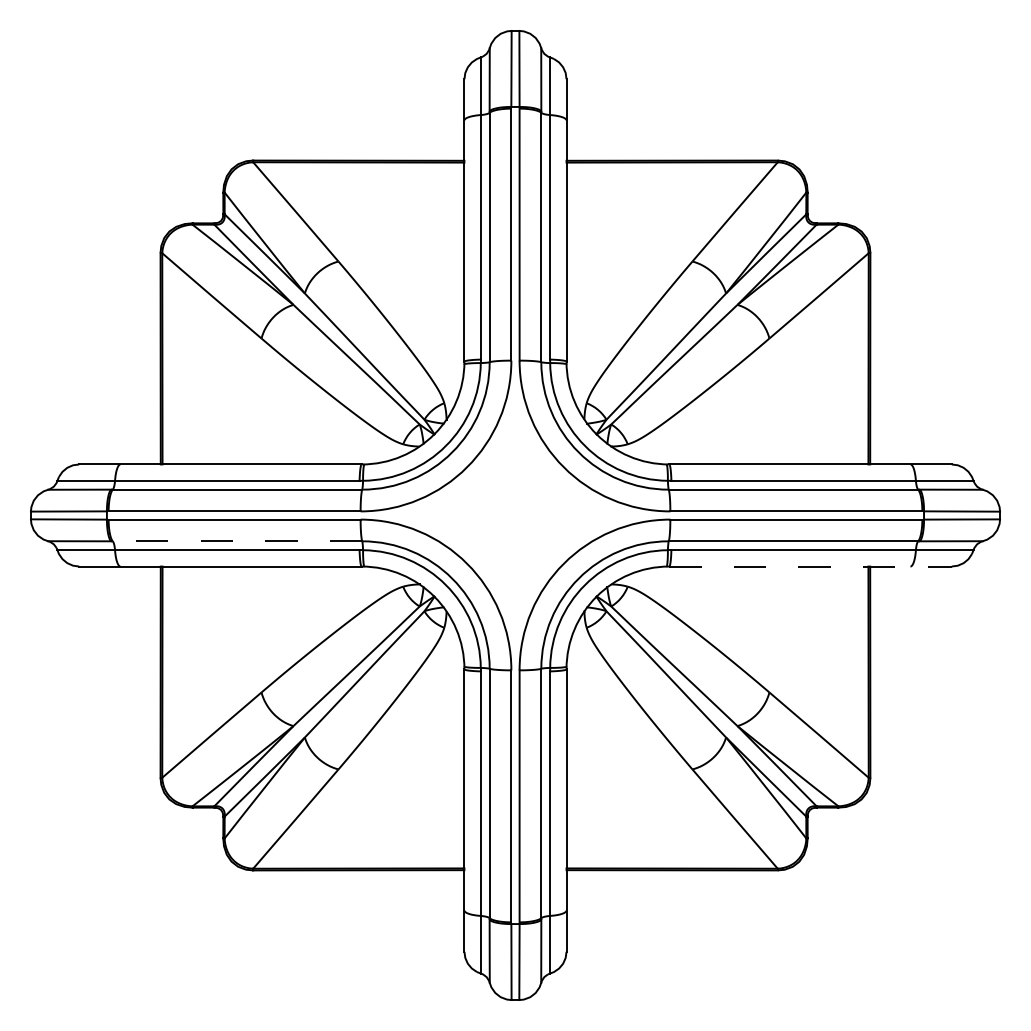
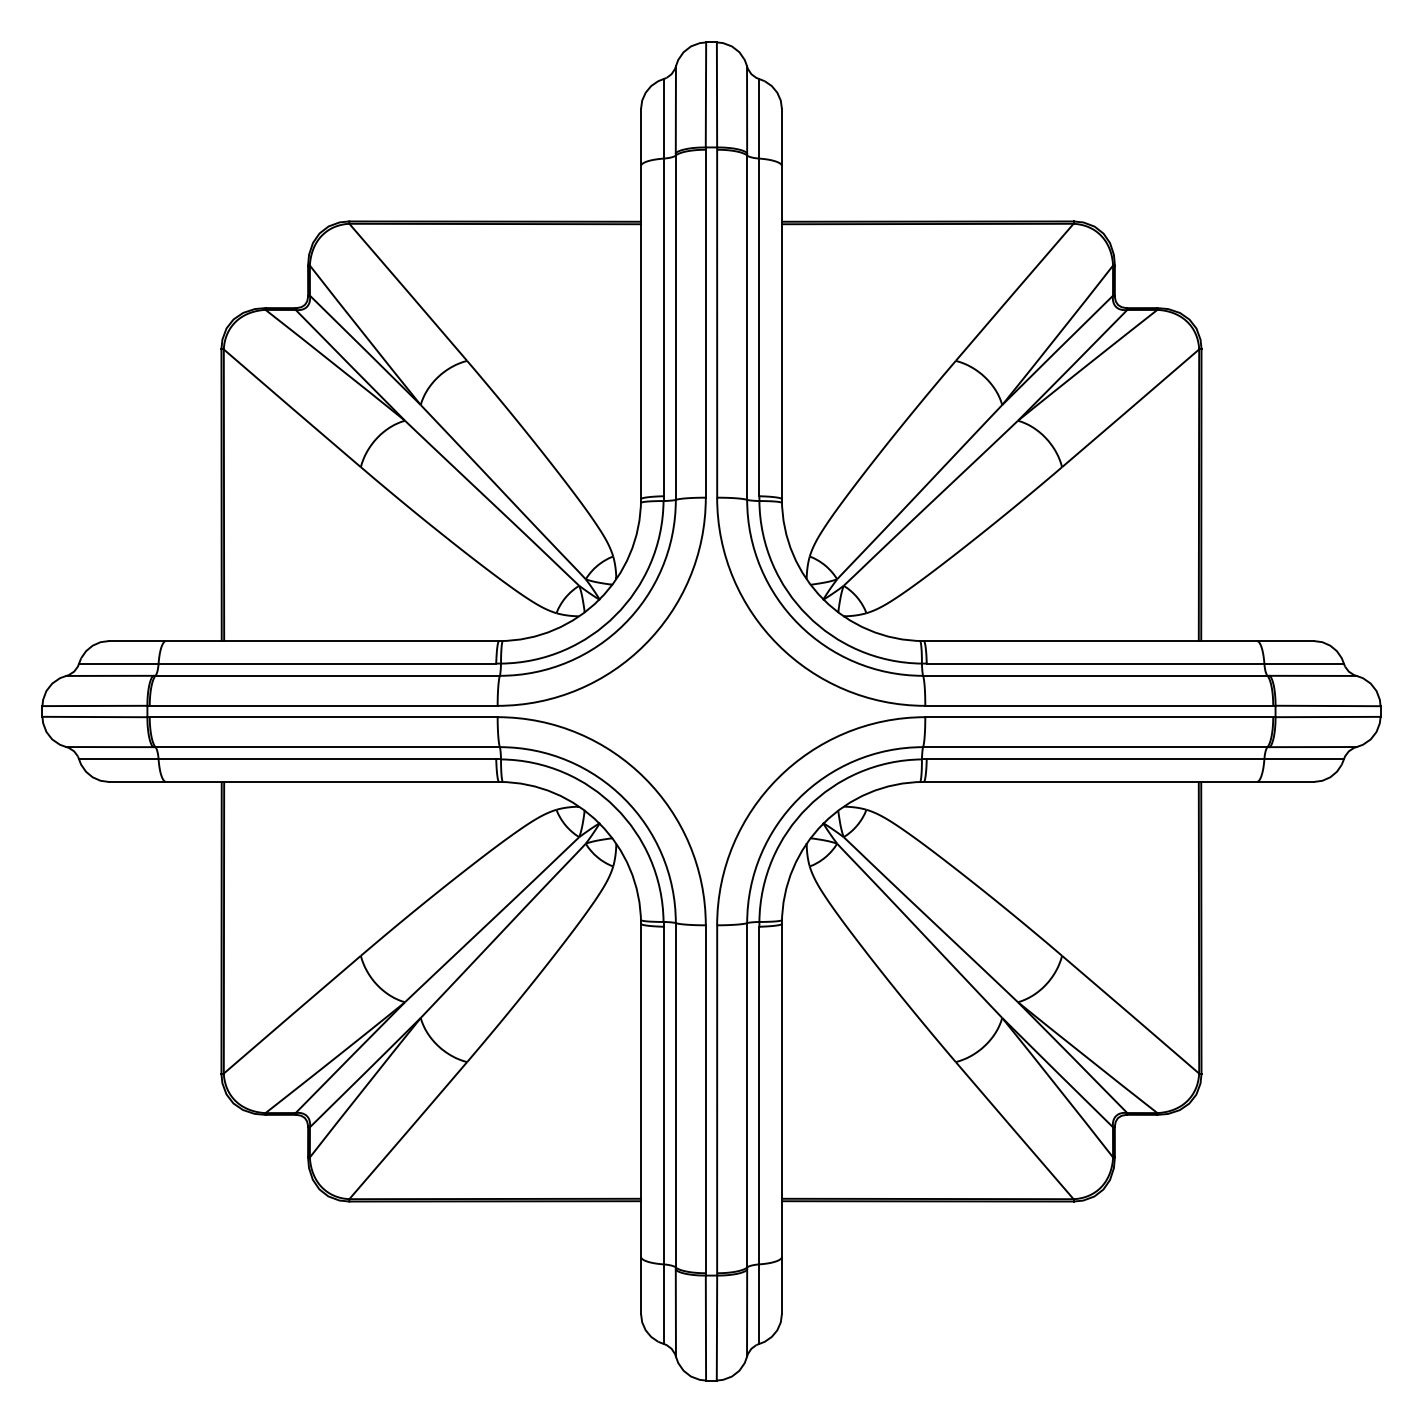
line: (237, 541) -> (327, 747), dashed -> solid
line: (811, 566) -> (1120, 781), dashed -> solid

